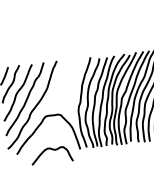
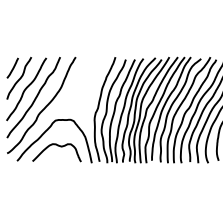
curve: (51, 150) -> (57, 146), moved

